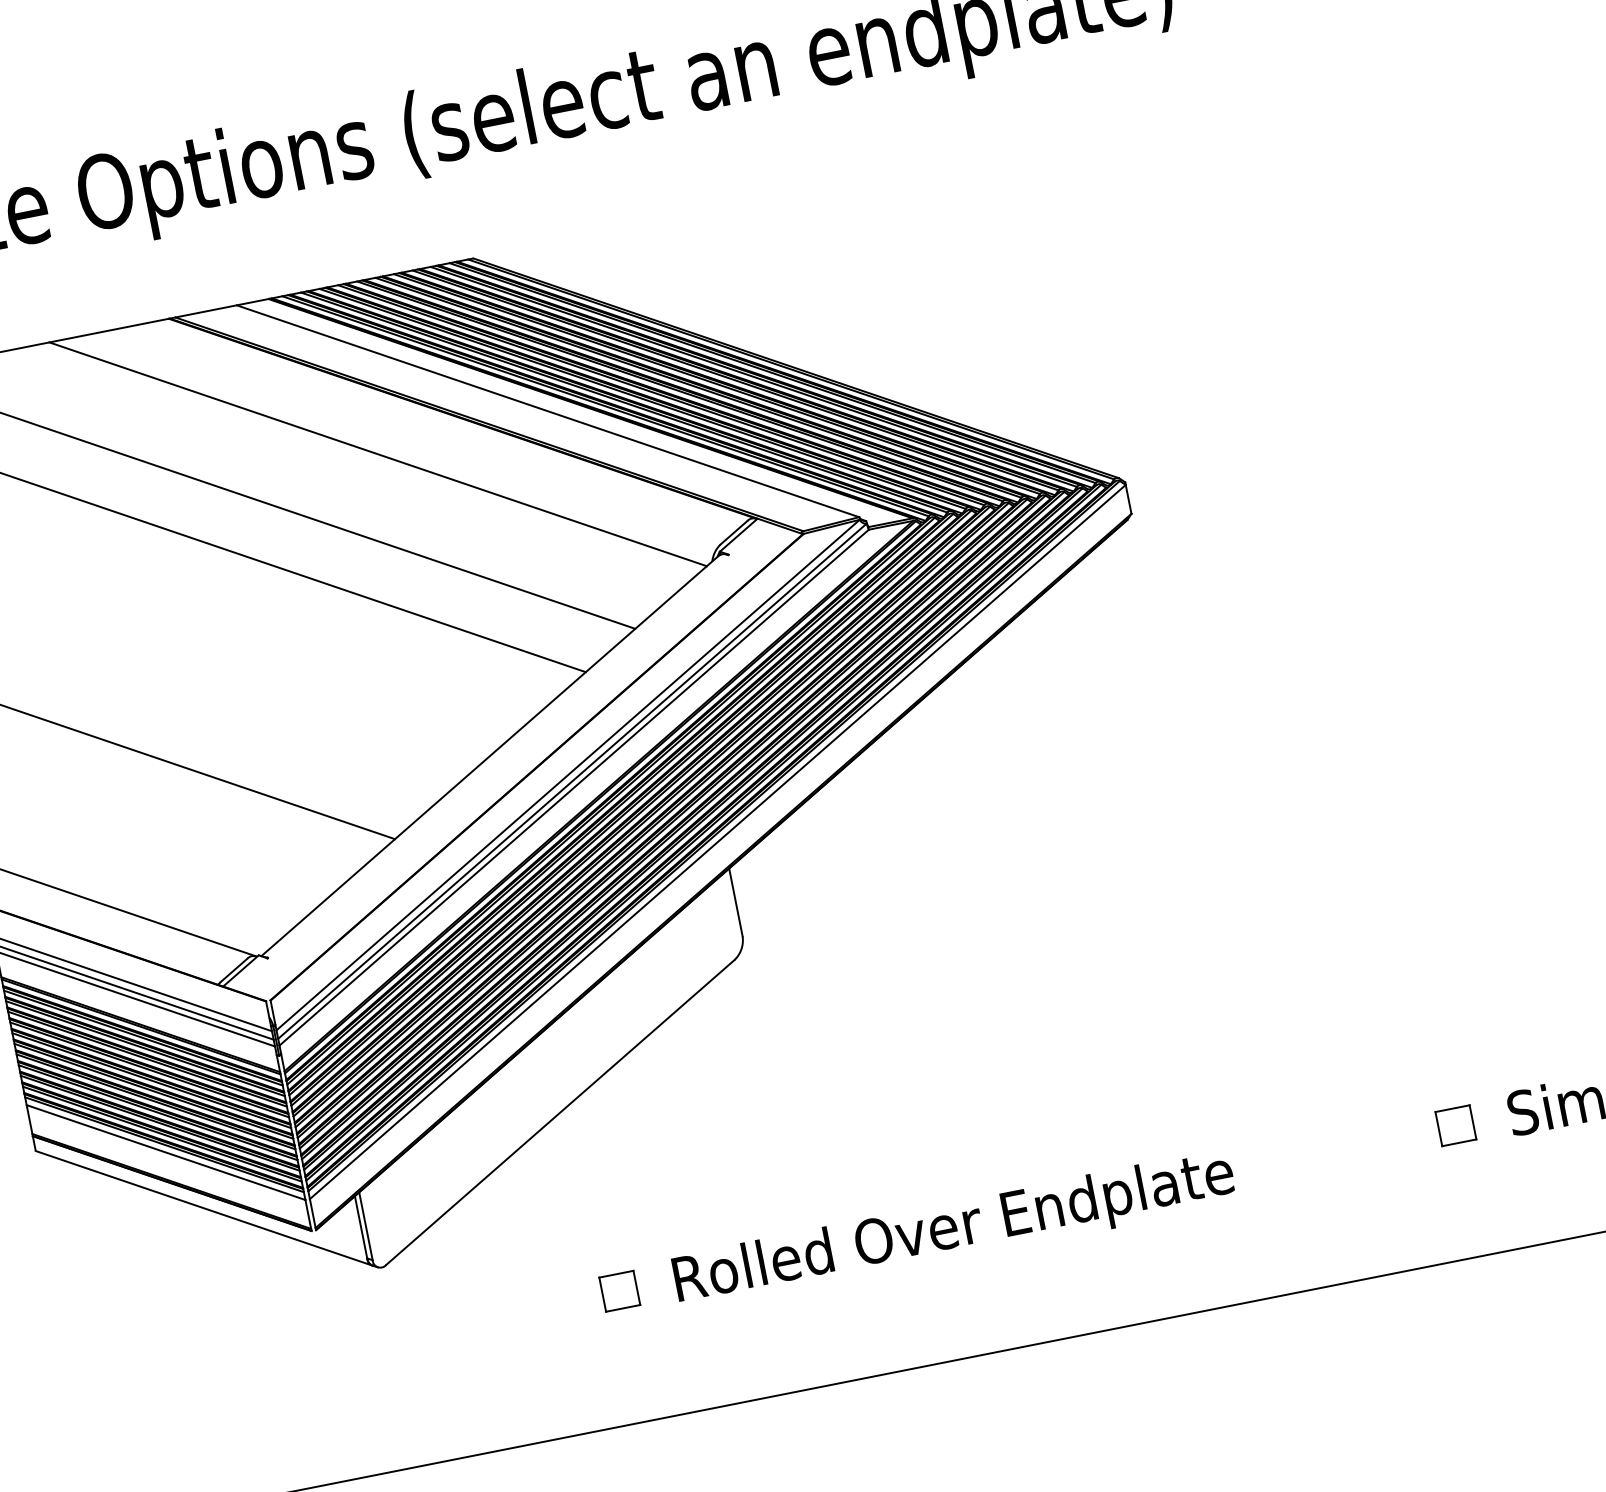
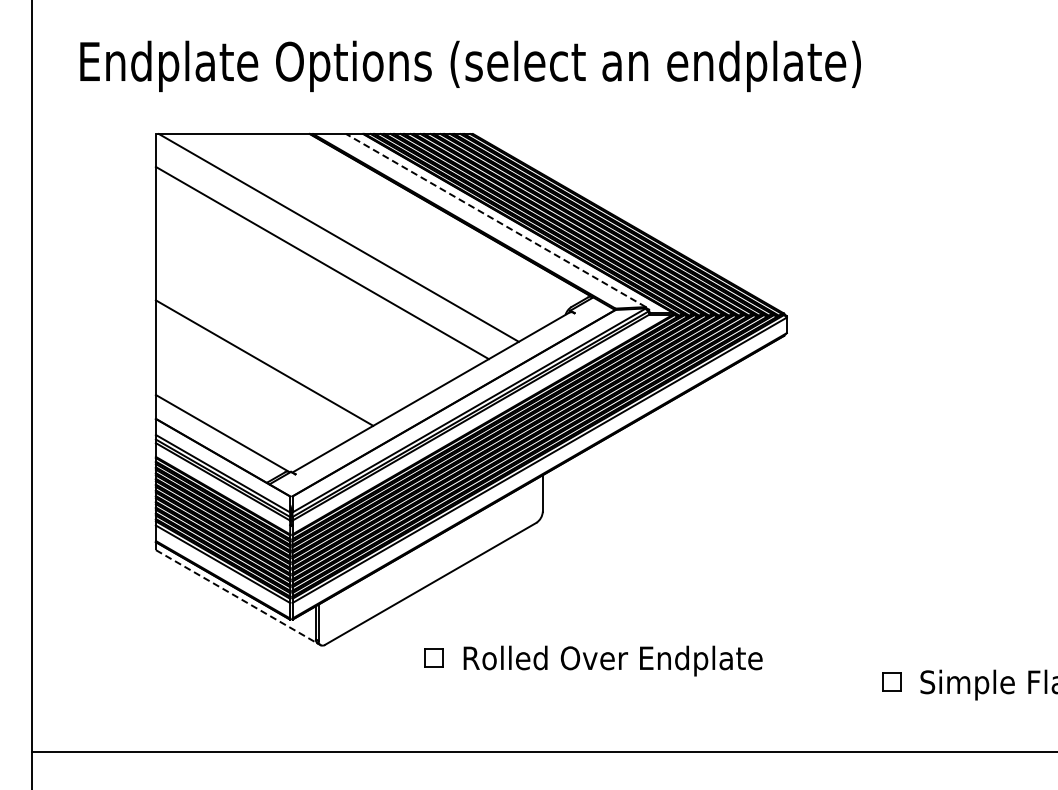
line: (546, 411) -> (495, 220), solid -> dashed
line: (377, 454) -> (403, 225), removed
line: (203, 1207) -> (236, 596), solid -> dashed
part: (917, 1236) -> (593, 660), moved

